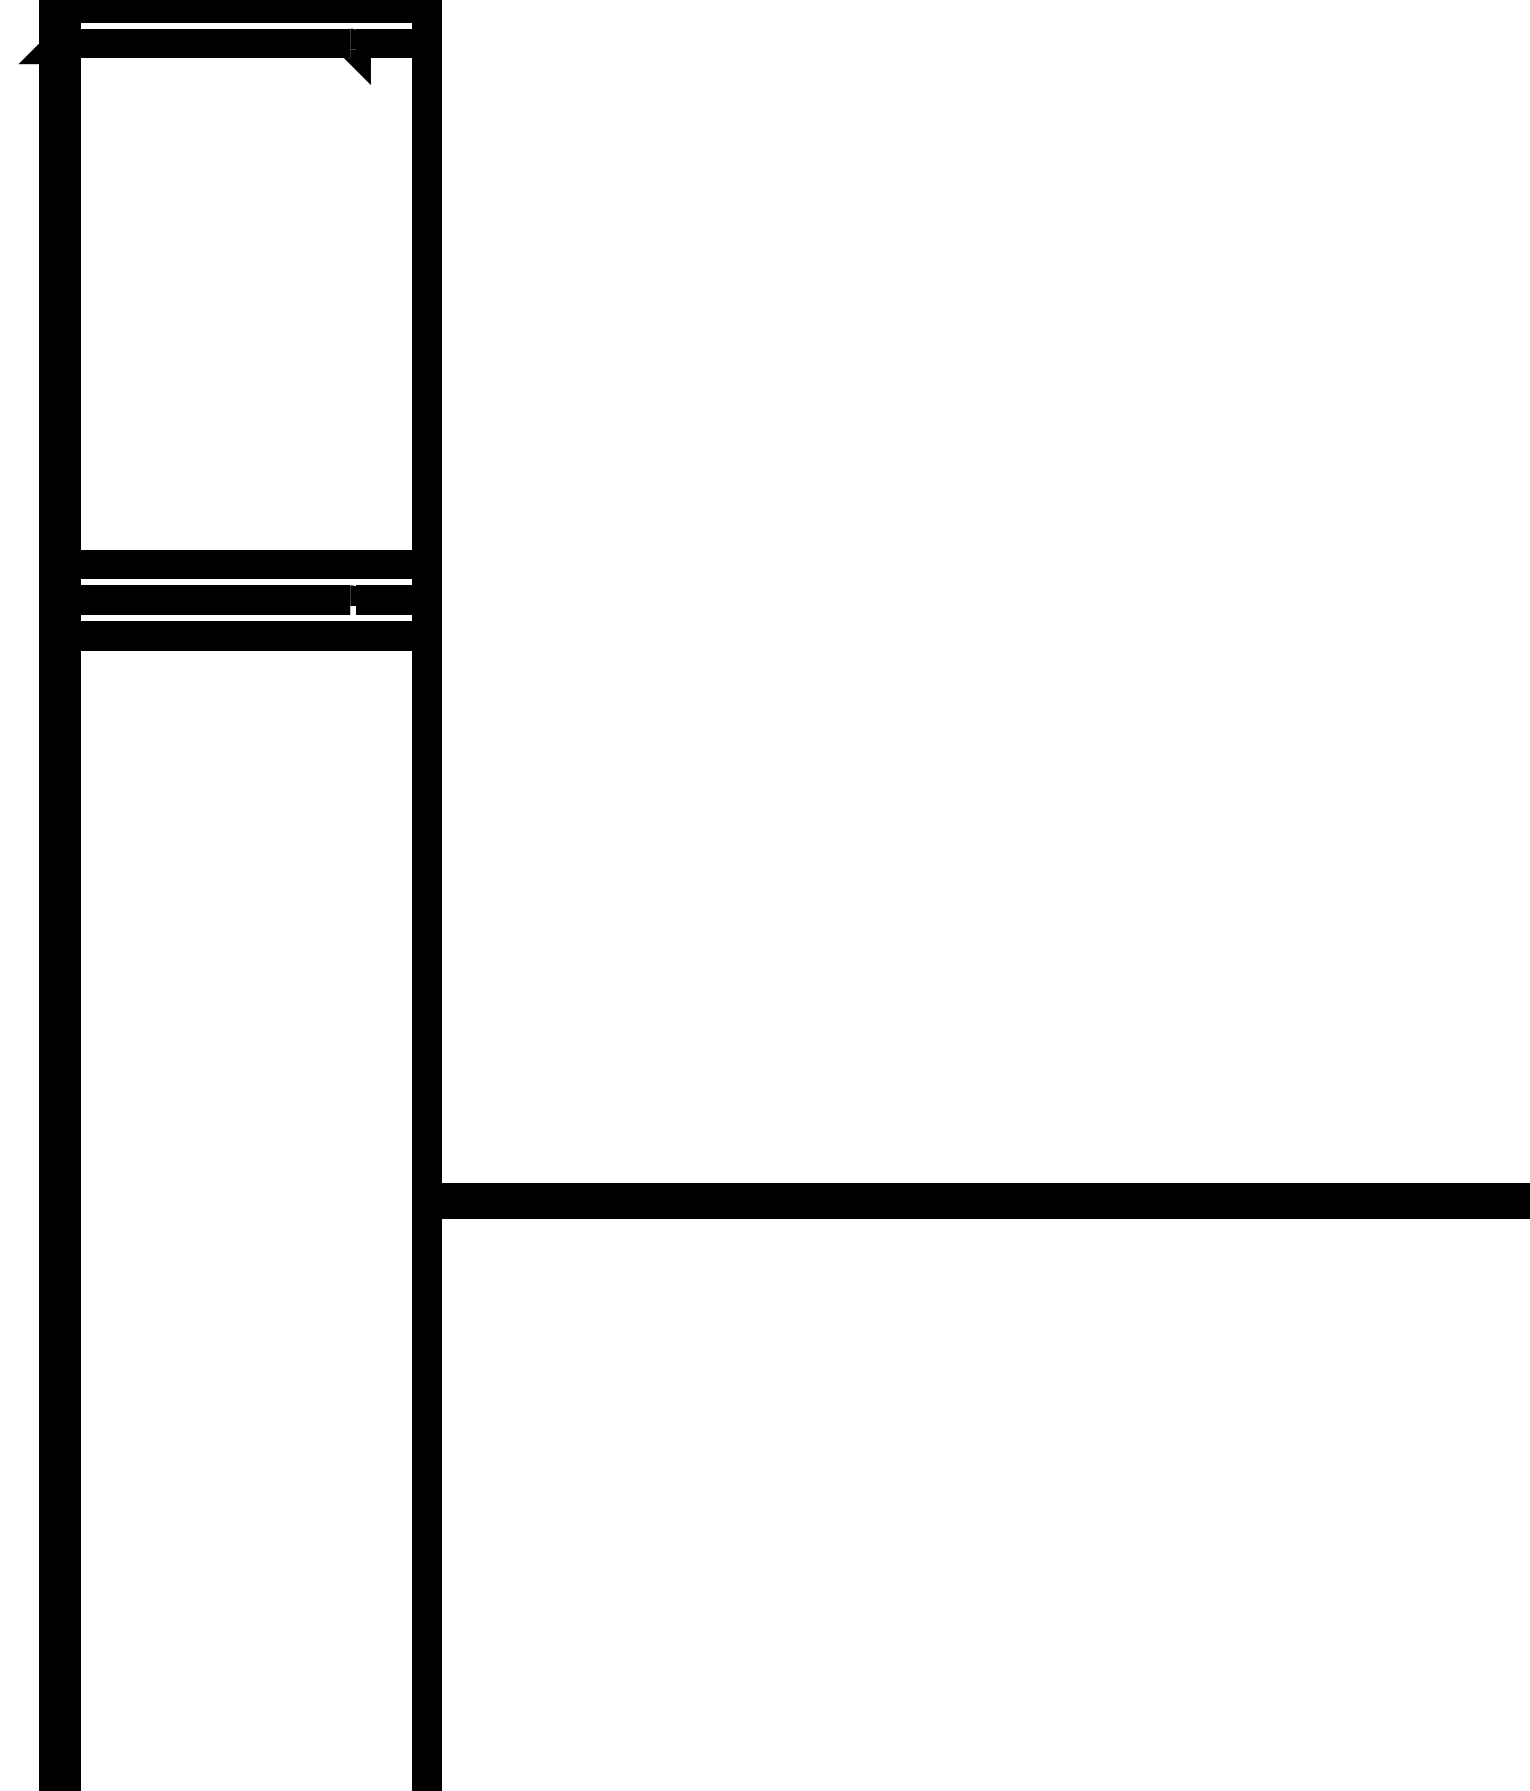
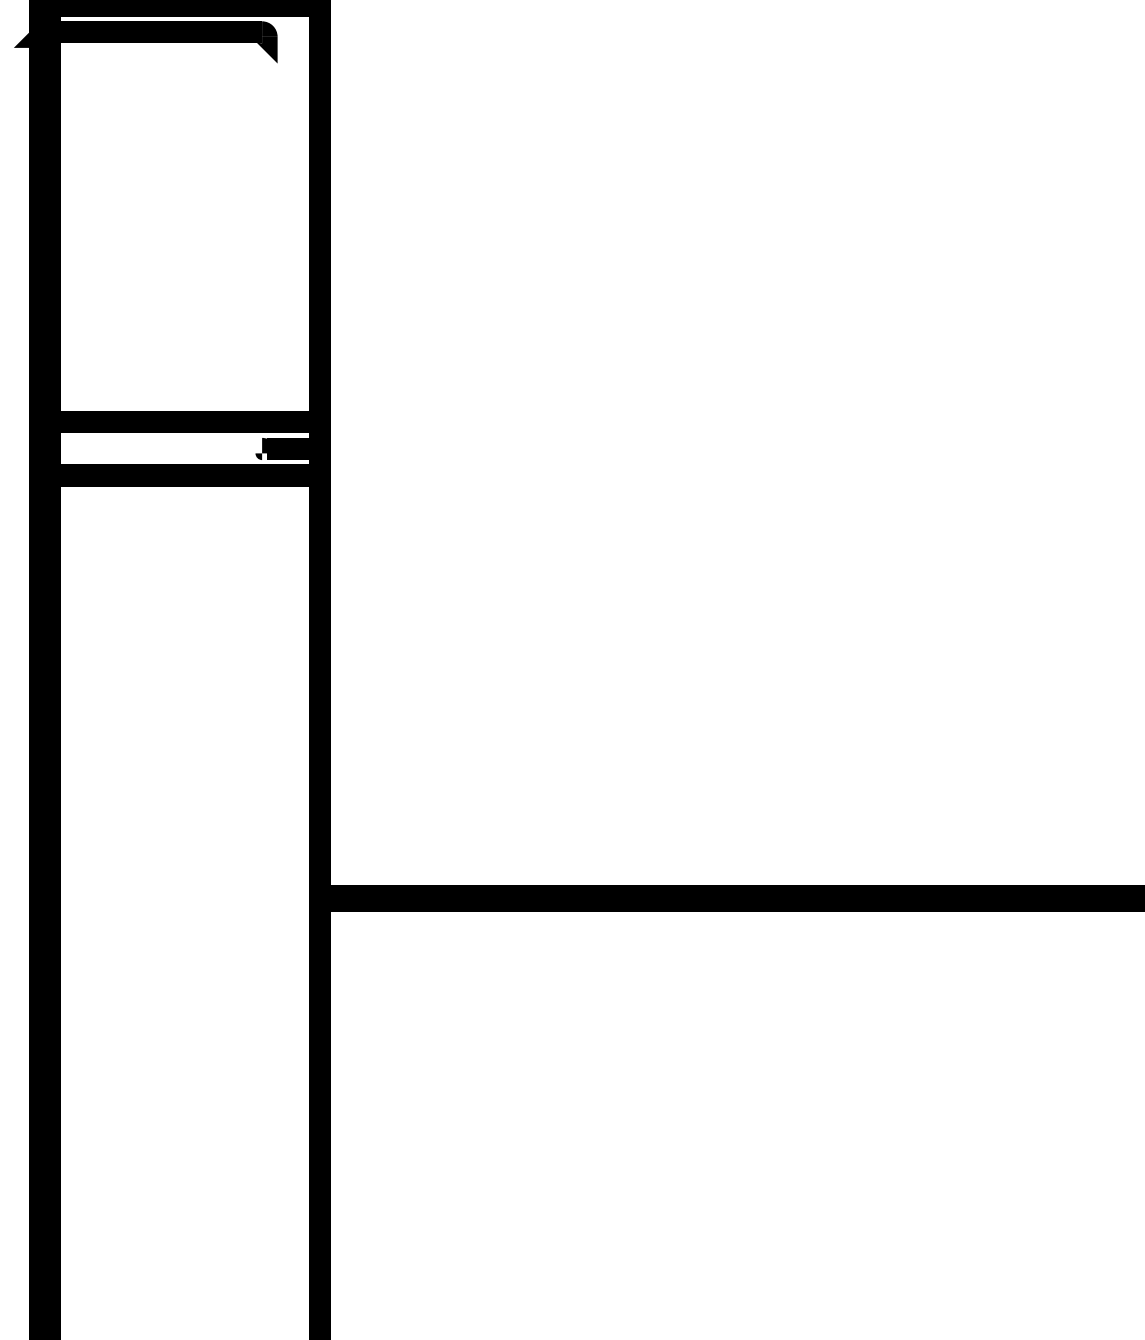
fill: (390, 43) -> (292, 32), removed
fill: (207, 599) -> (155, 448), removed

